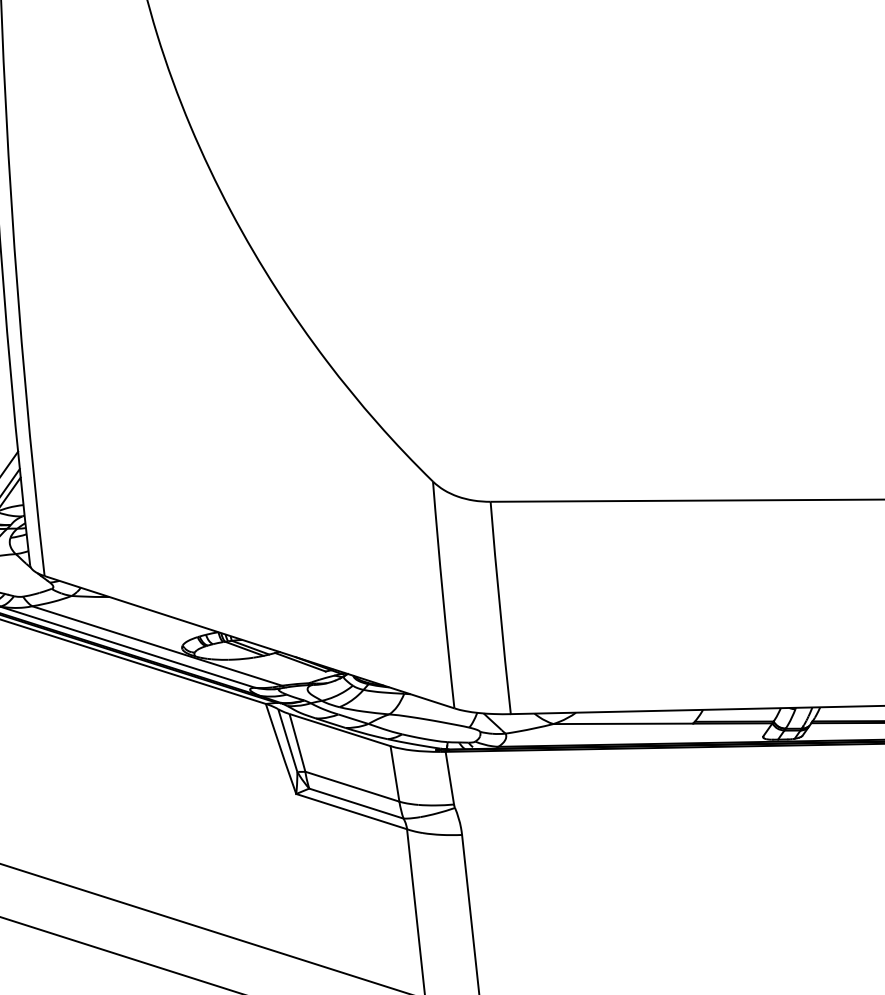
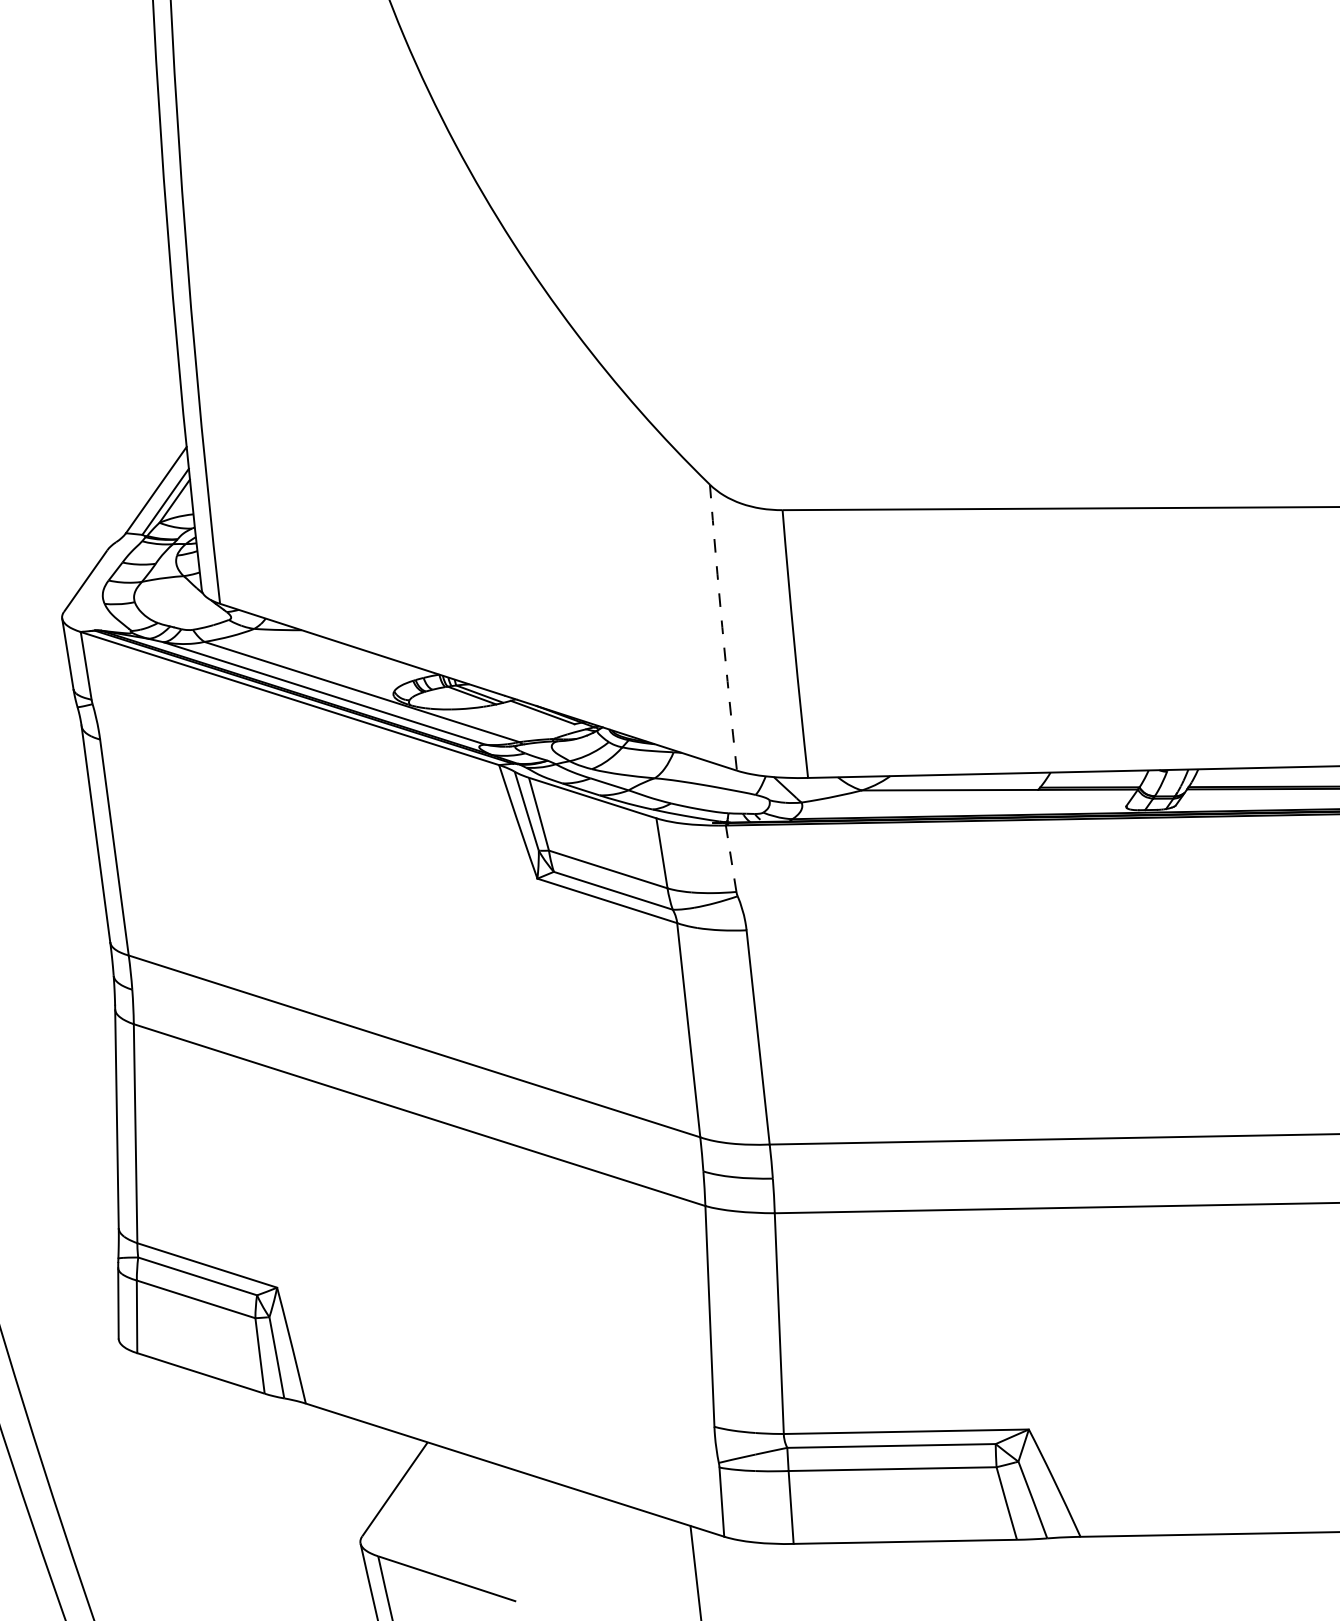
arc: (442, 594) -> (722, 627), solid -> dashed
line: (450, 777) -> (731, 858), solid -> dashed

